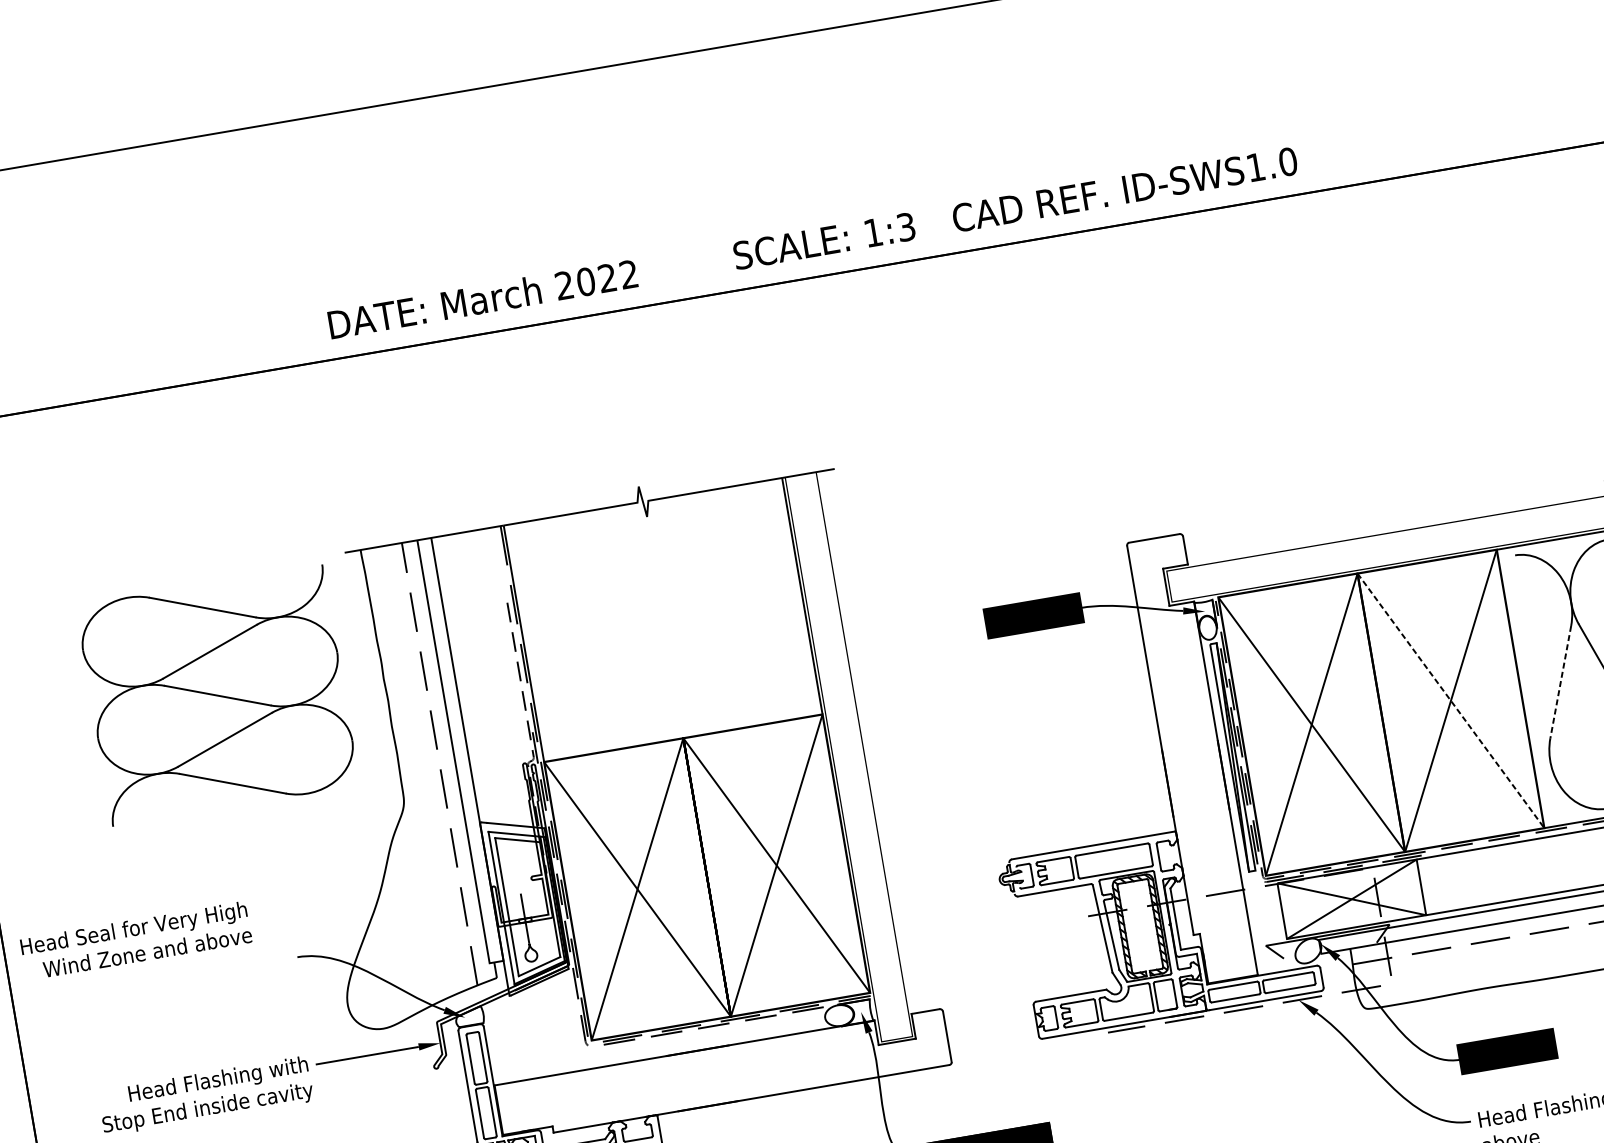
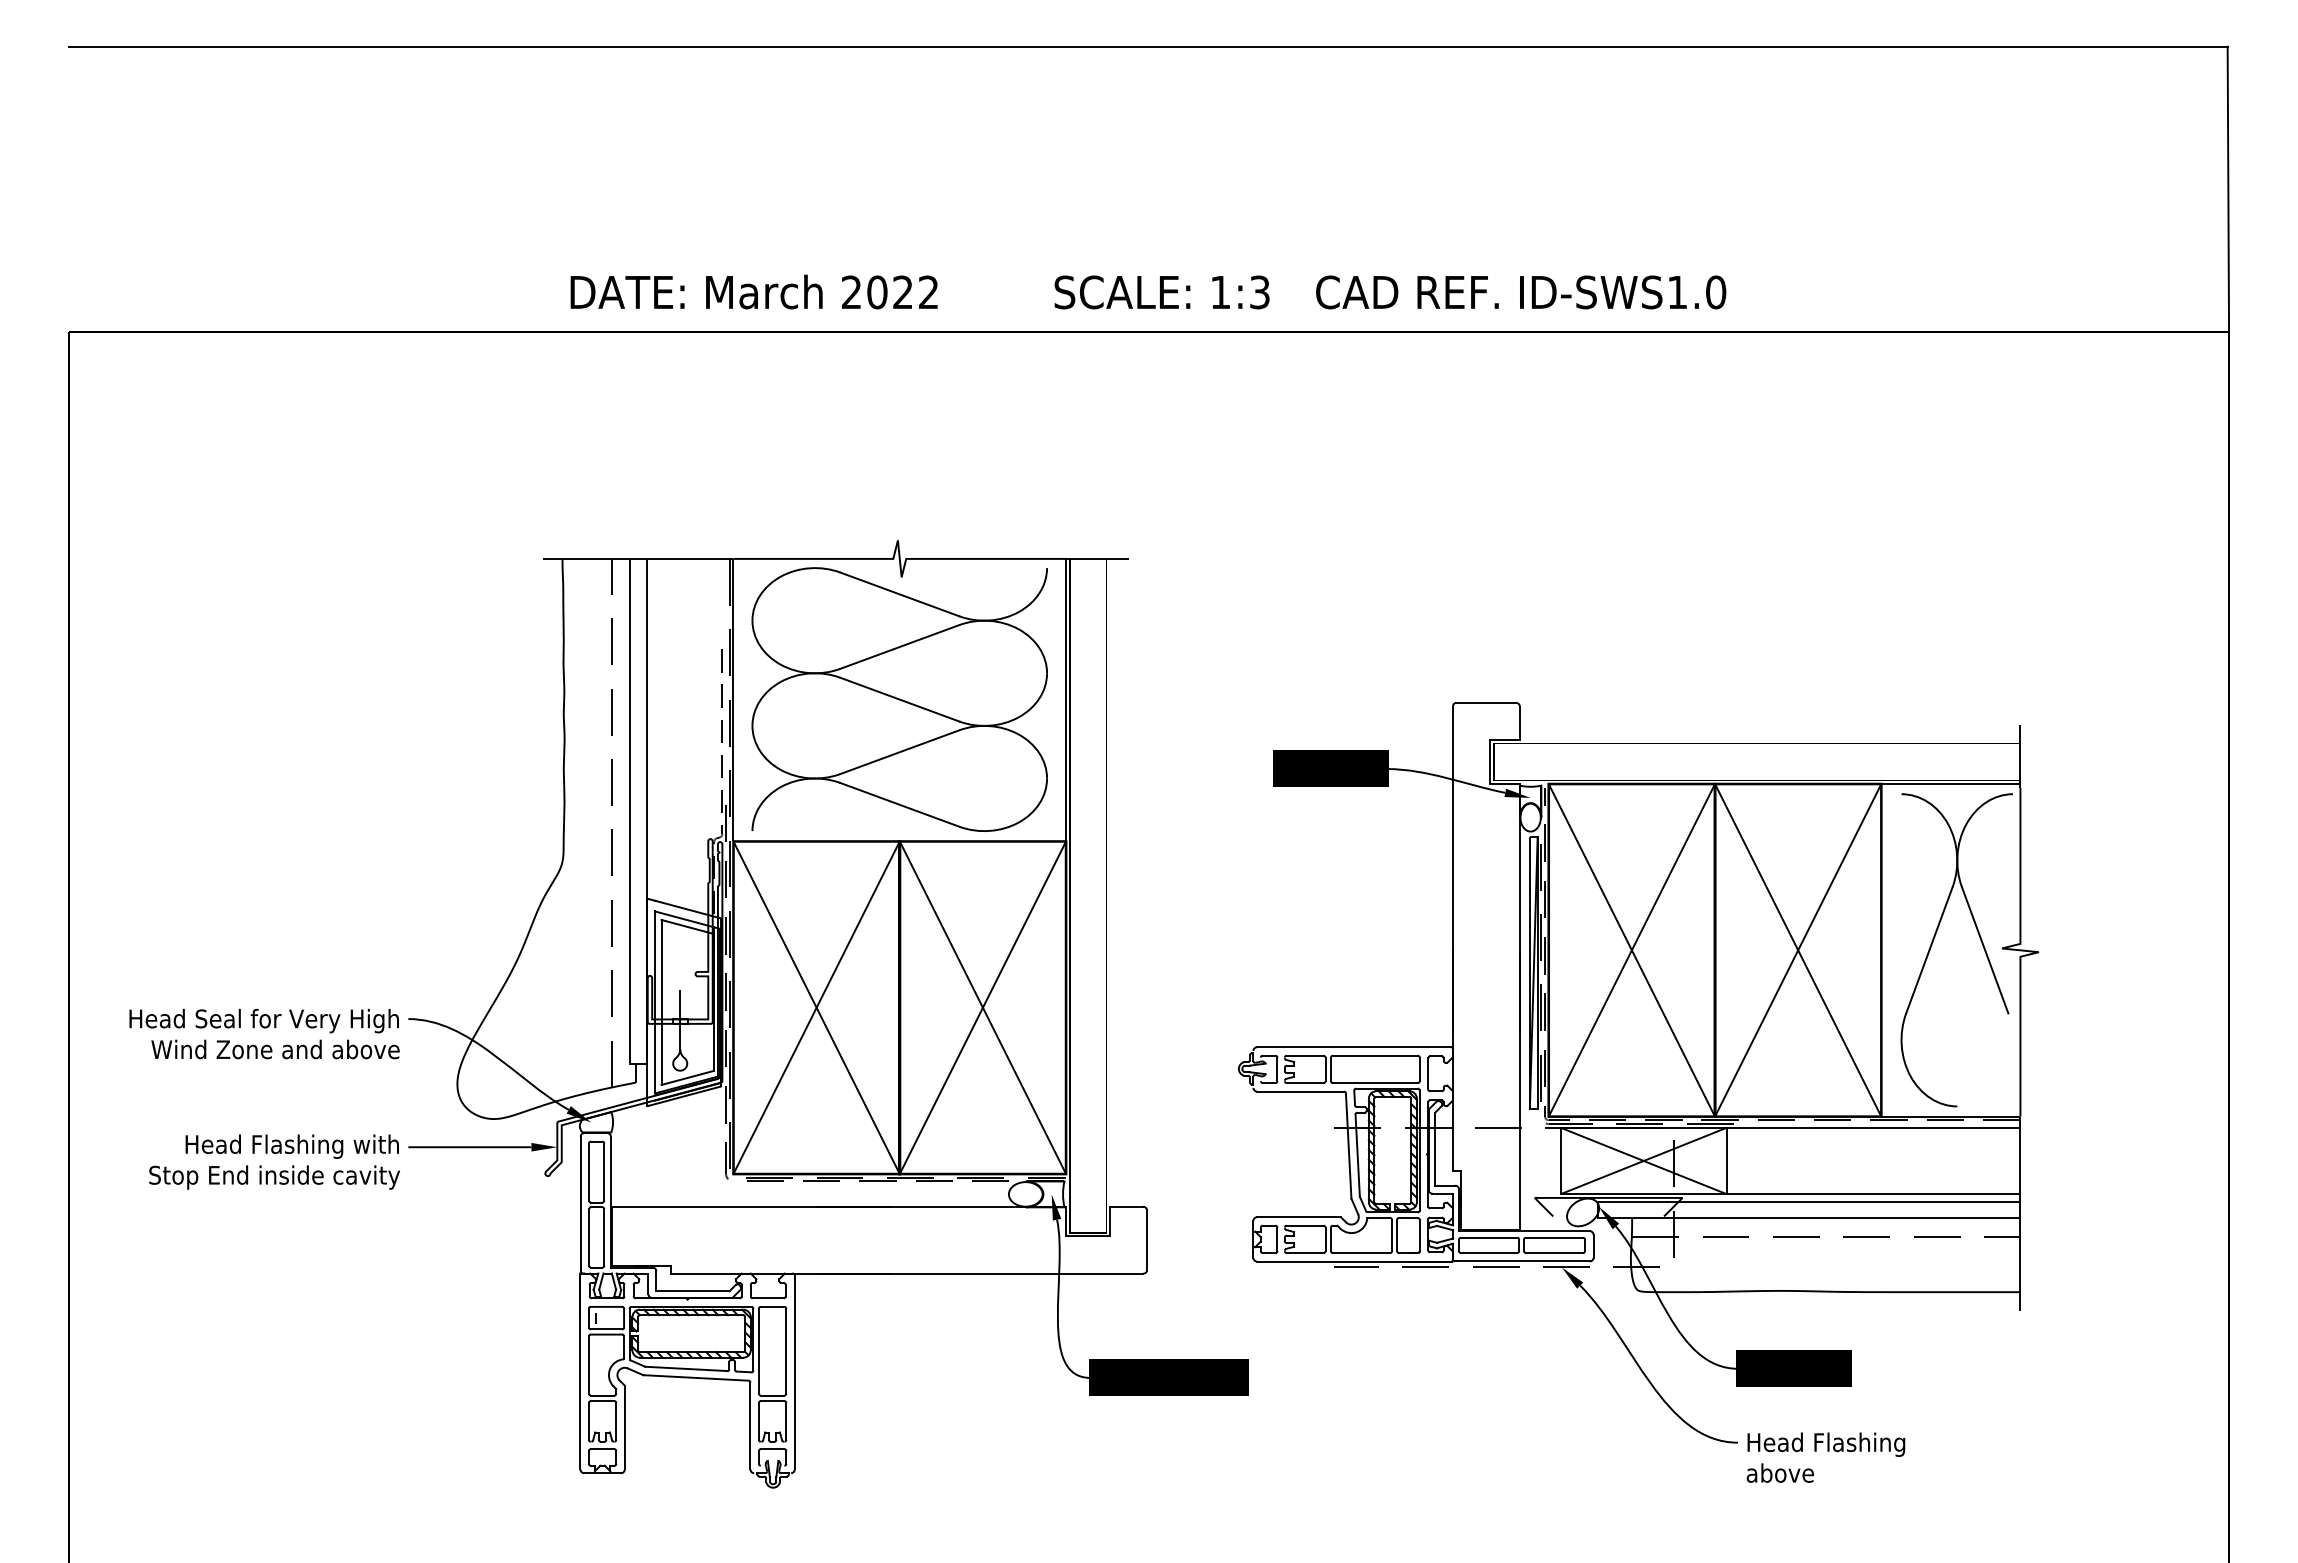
line: (1560, 682) -> (1929, 950), dashed -> solid
part: (217, 695) -> (899, 699), moved
line: (1451, 700) -> (1798, 950), dashed -> solid
text: (136, 941) -> (264, 1034), moved

